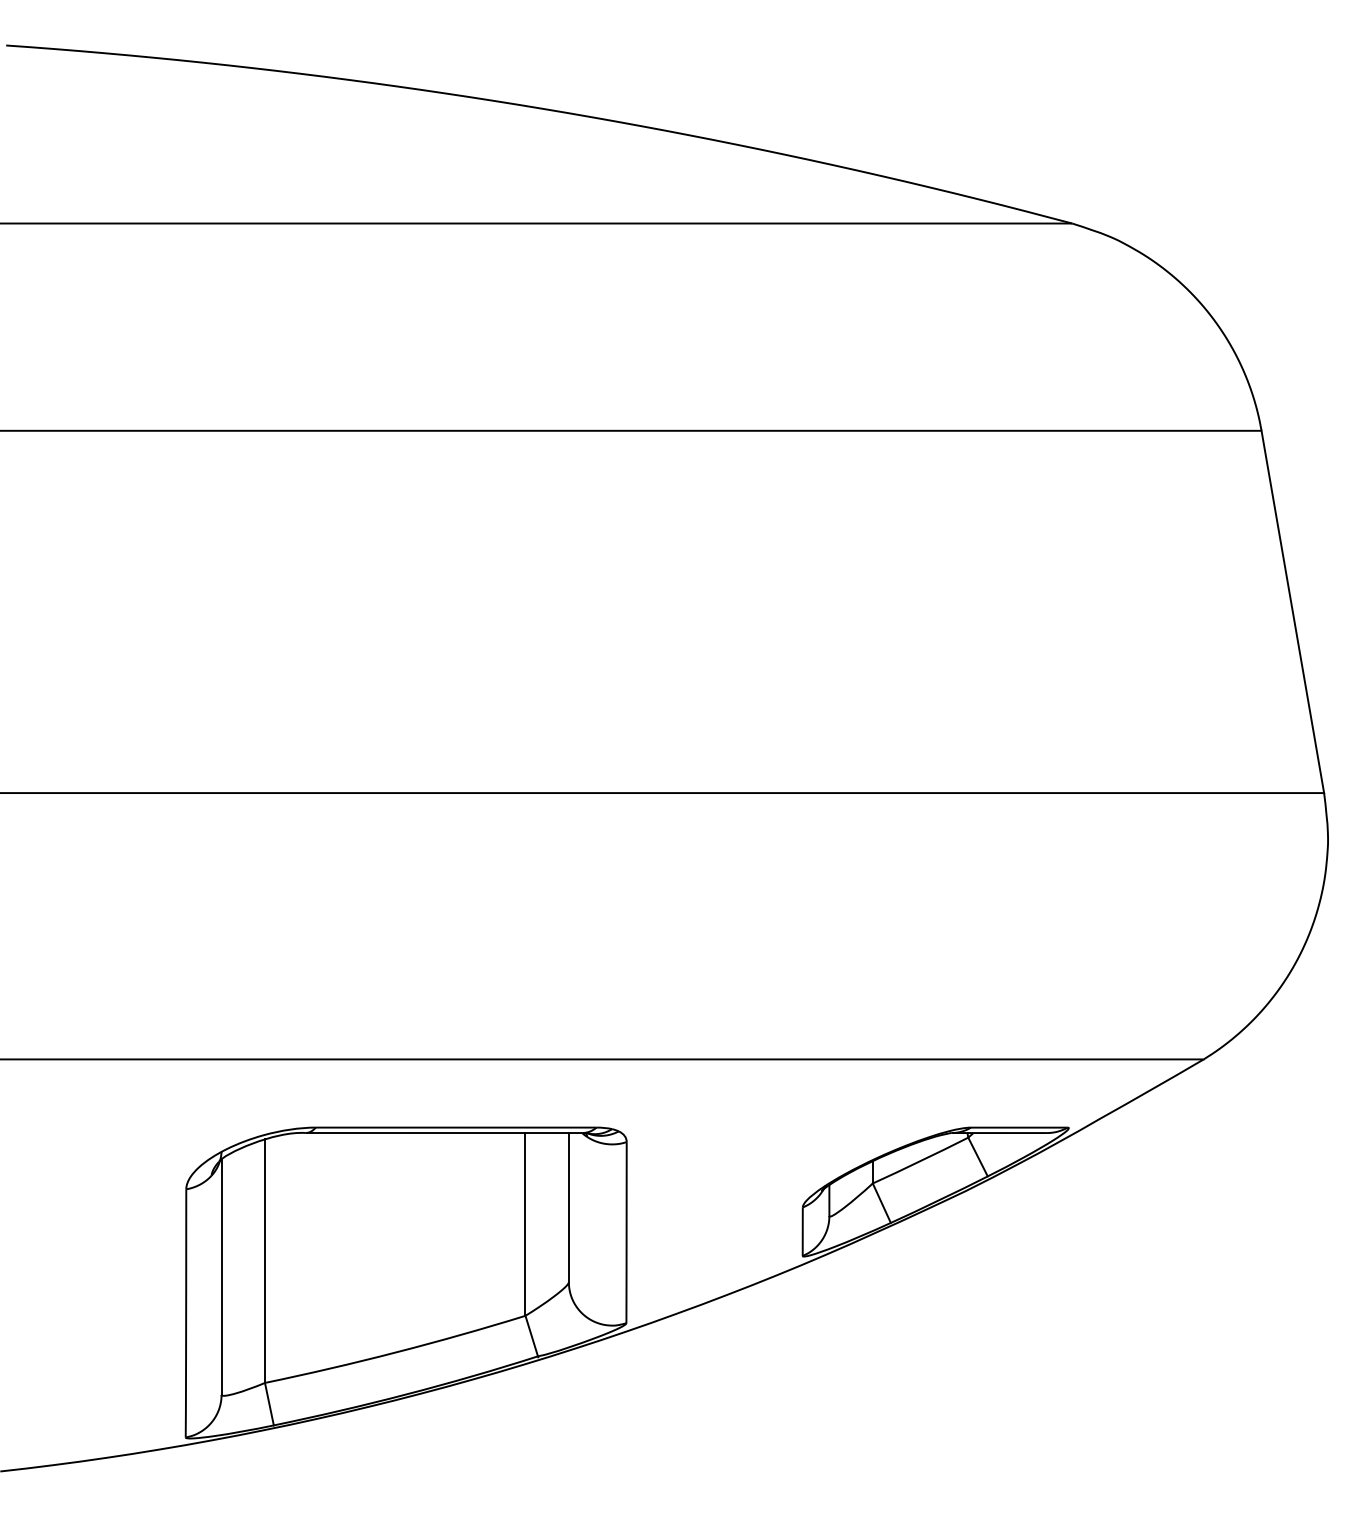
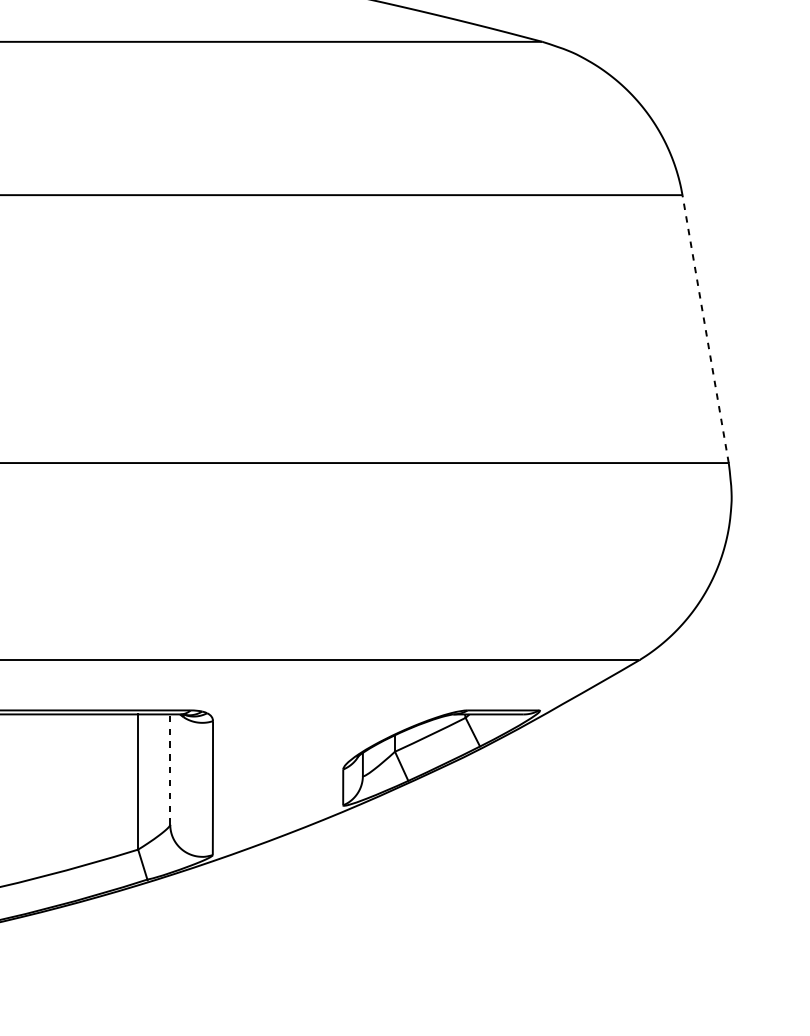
line: (1292, 611) -> (705, 328), solid -> dashed
line: (568, 1207) -> (169, 769), solid -> dashed

